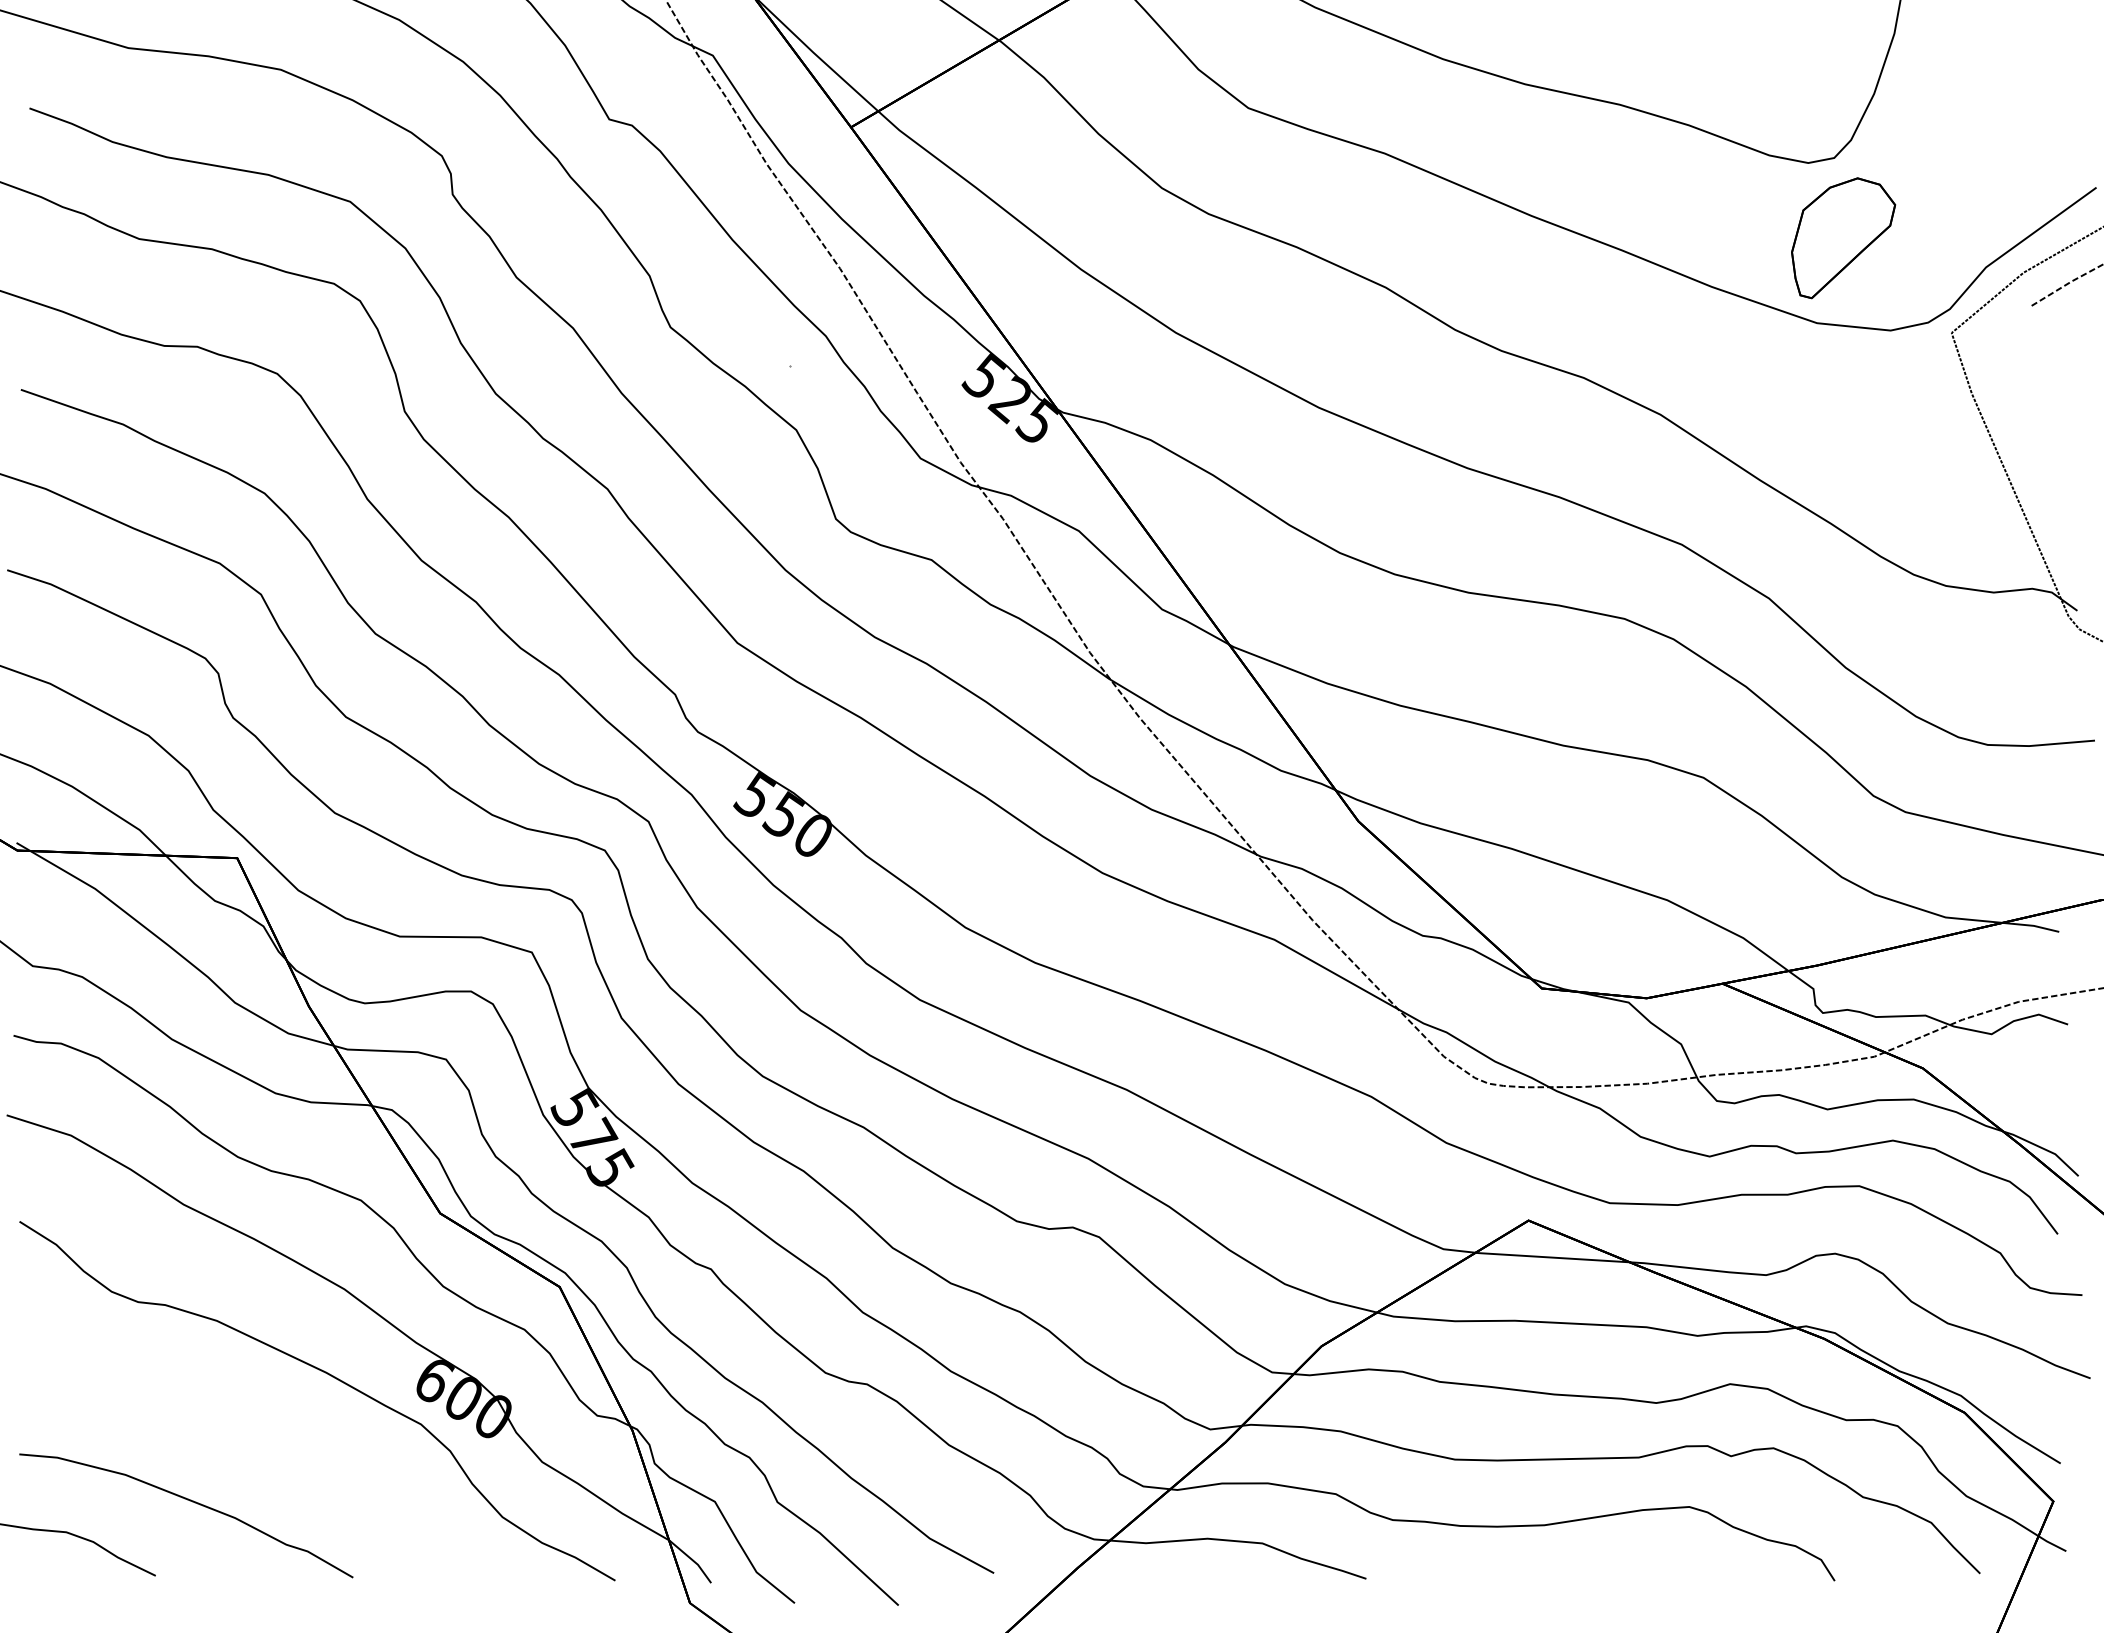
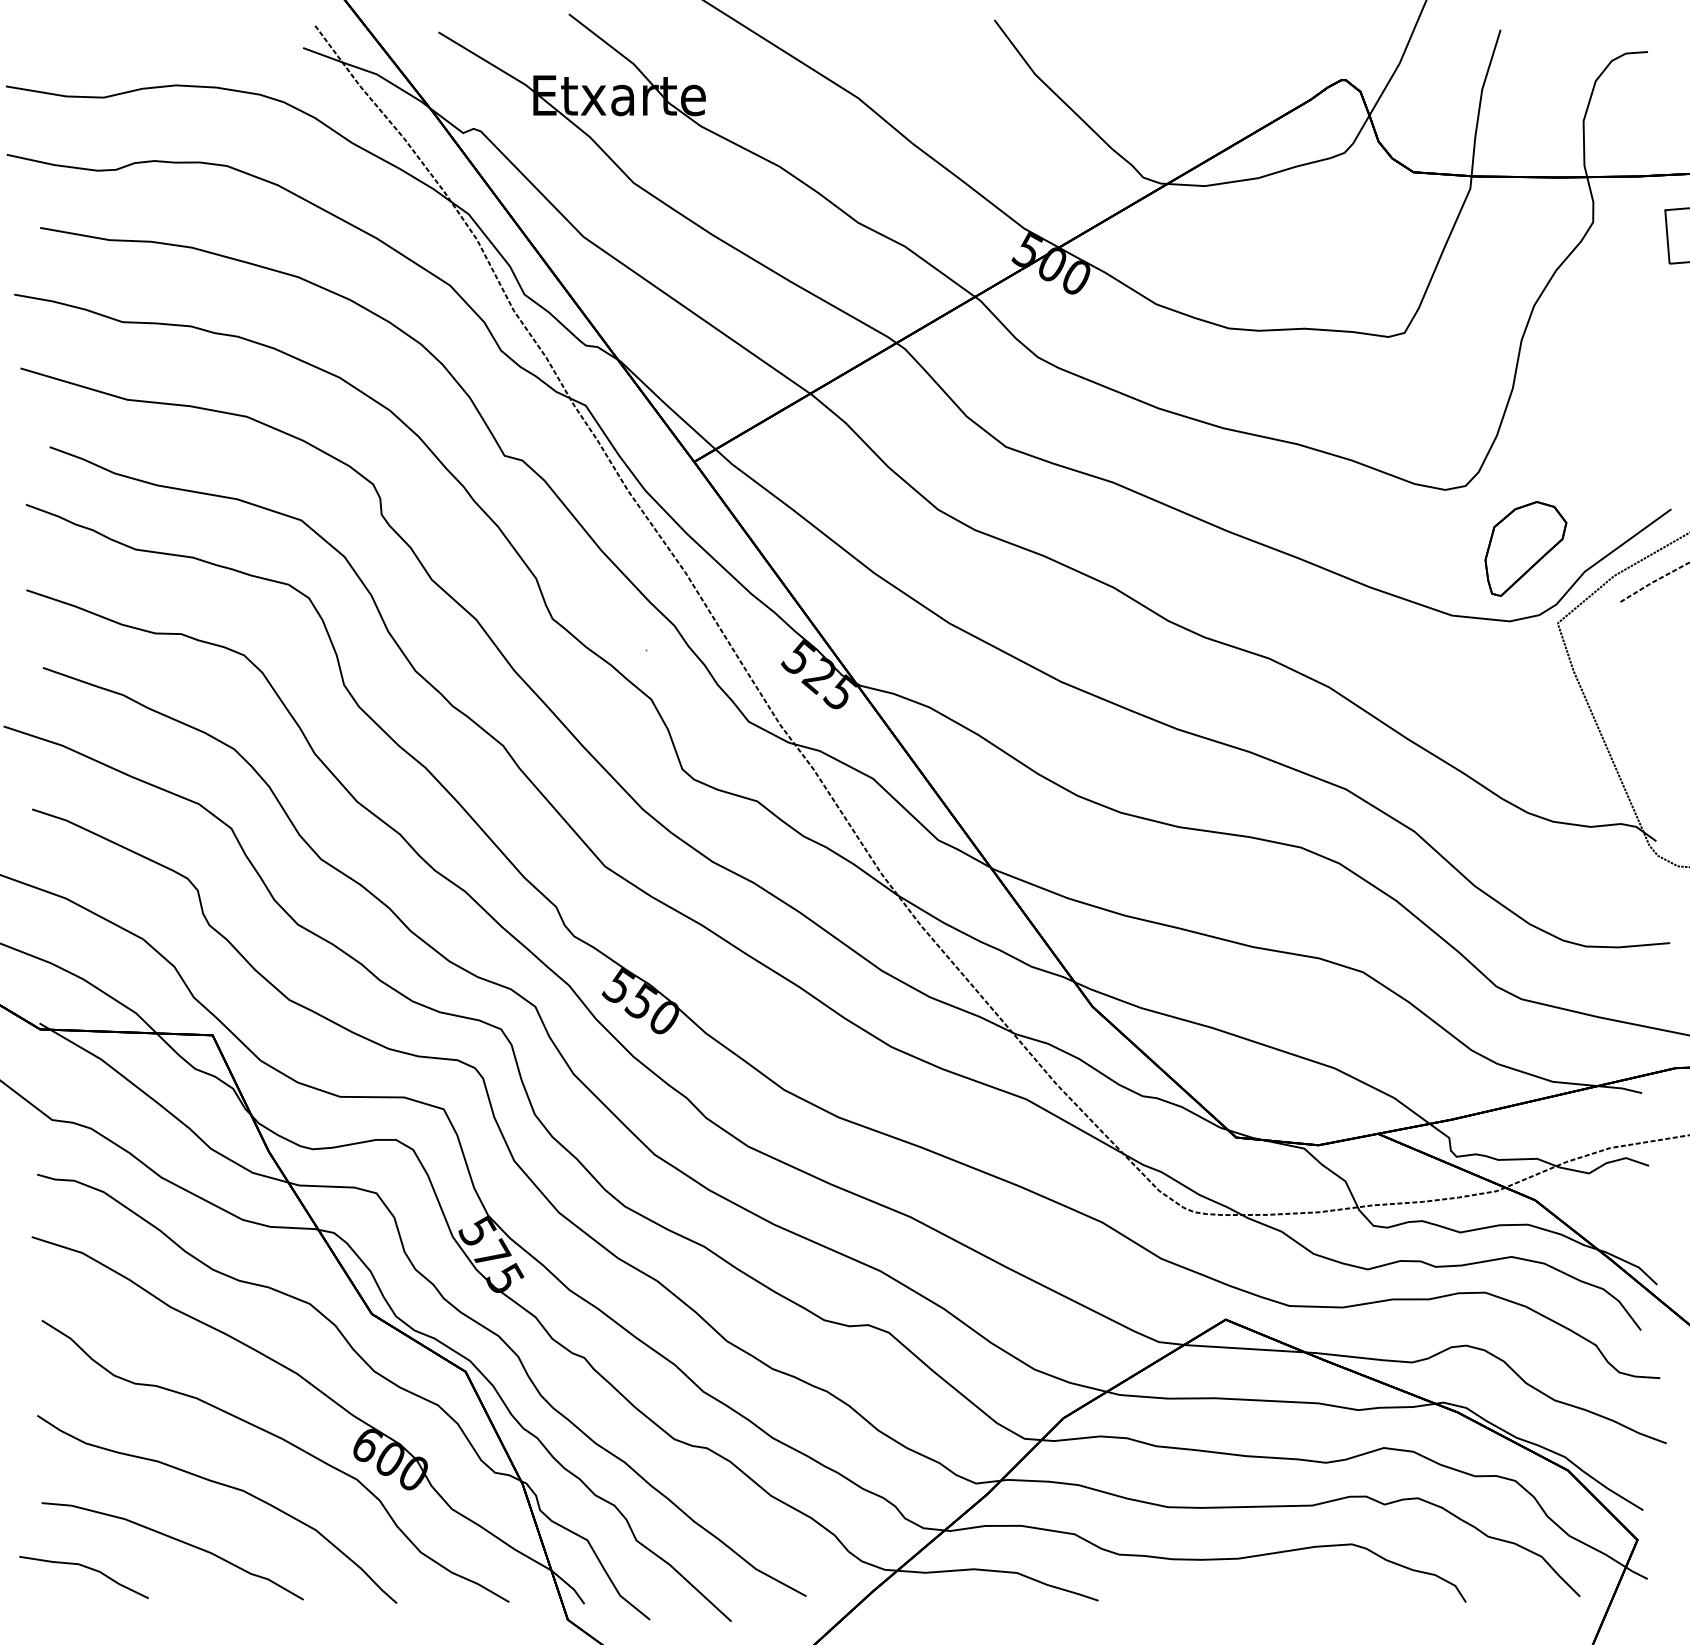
part: (1843, 237) -> (1525, 548), moved
curve: (253, 1433) -> (225, 1486), added

